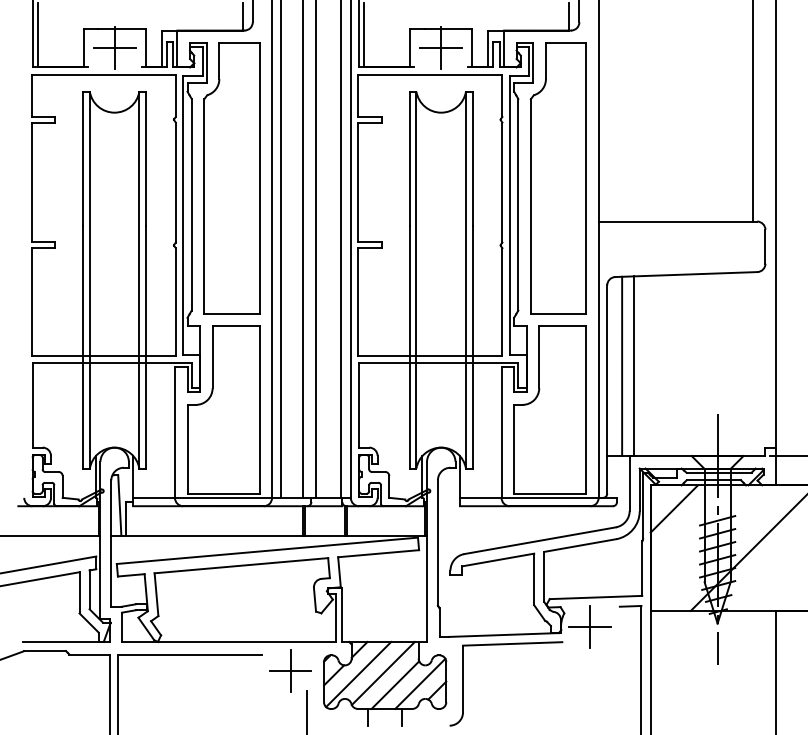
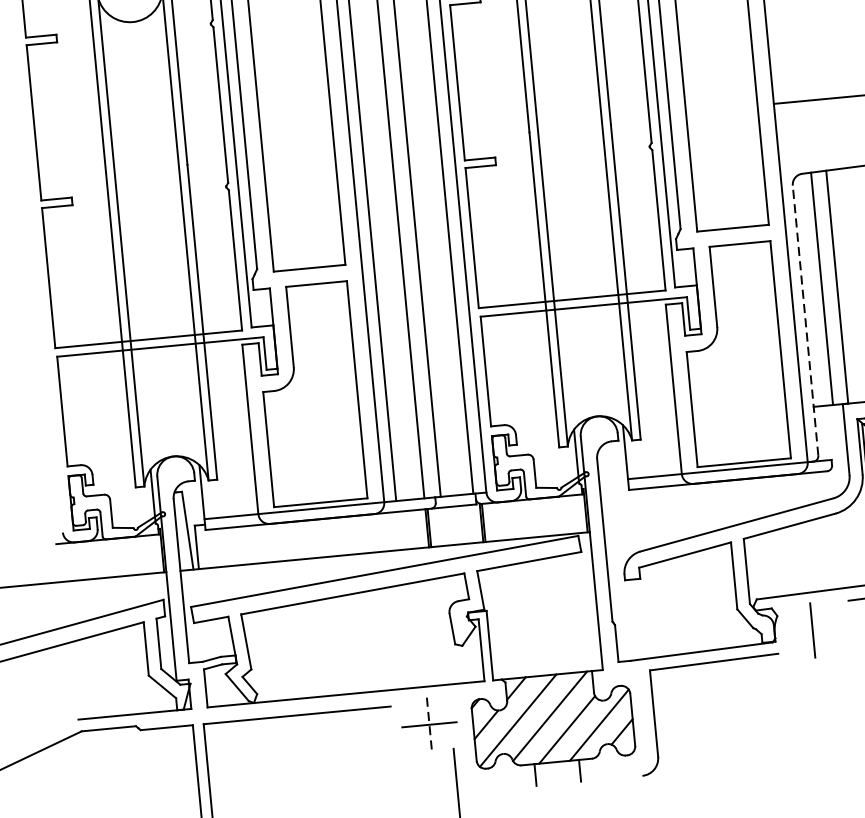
line: (607, 389) -> (805, 320), solid -> dashed
line: (590, 626) -> (812, 629), removed
line: (290, 671) -> (429, 725), solid -> dashed

